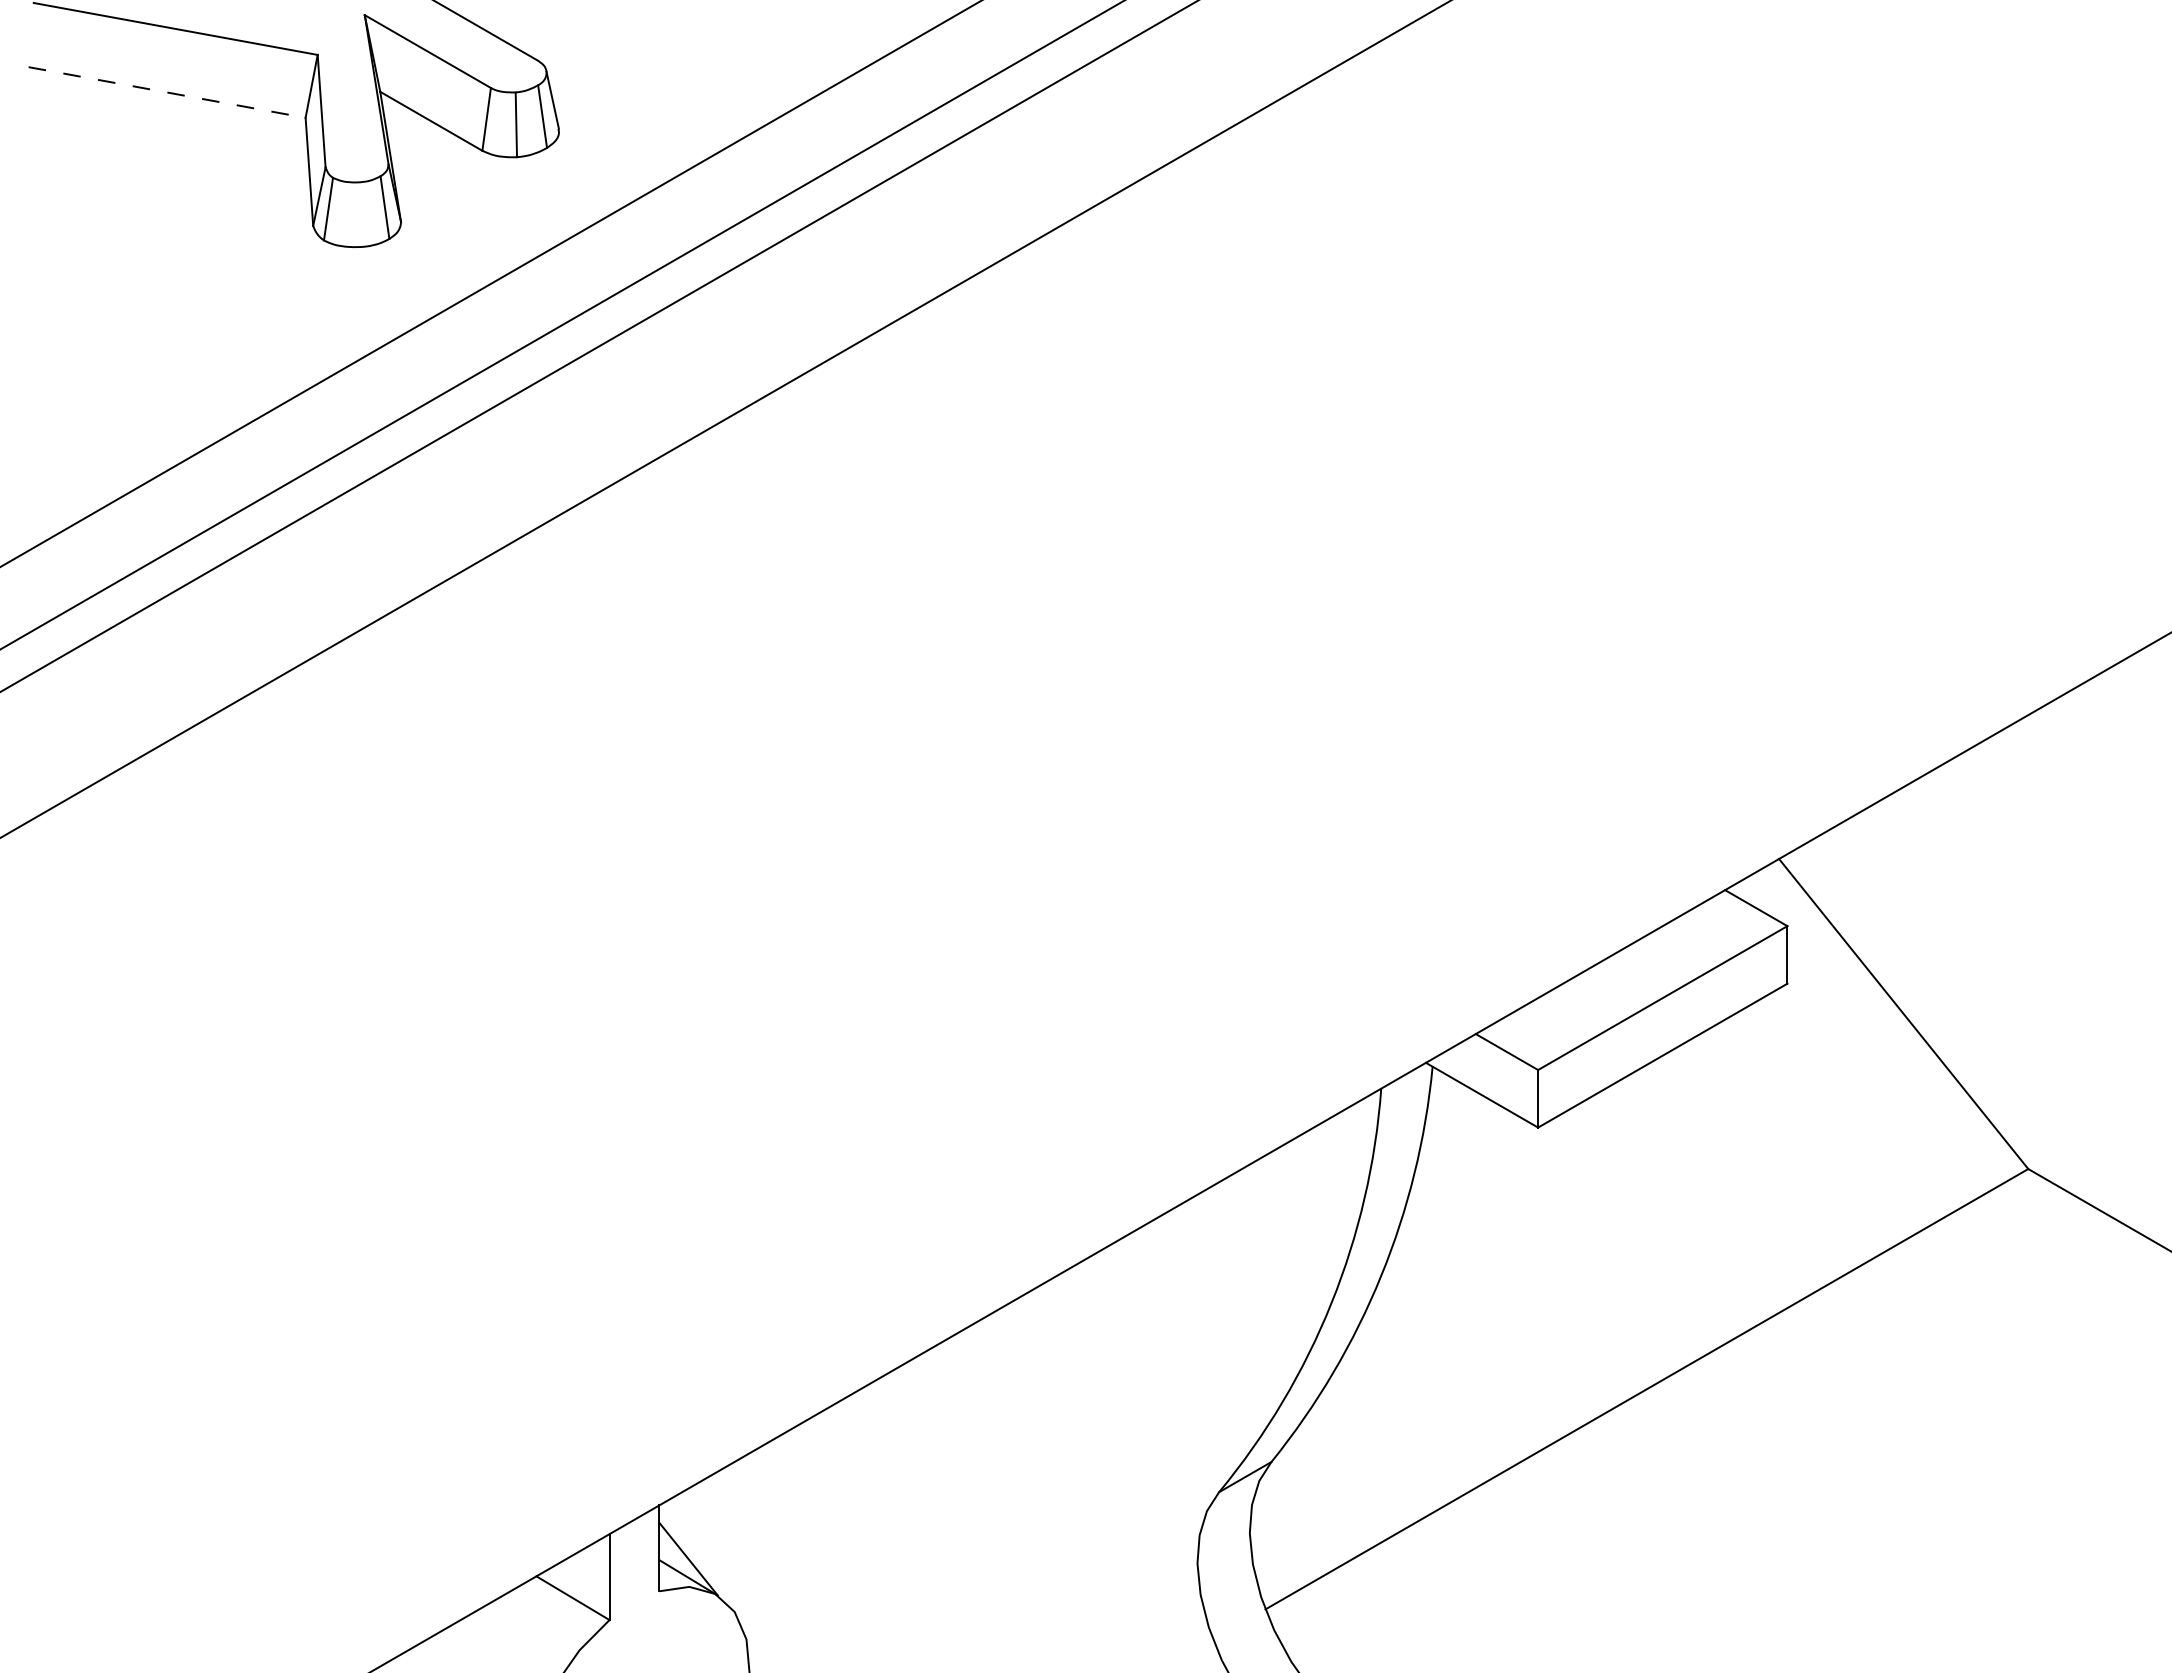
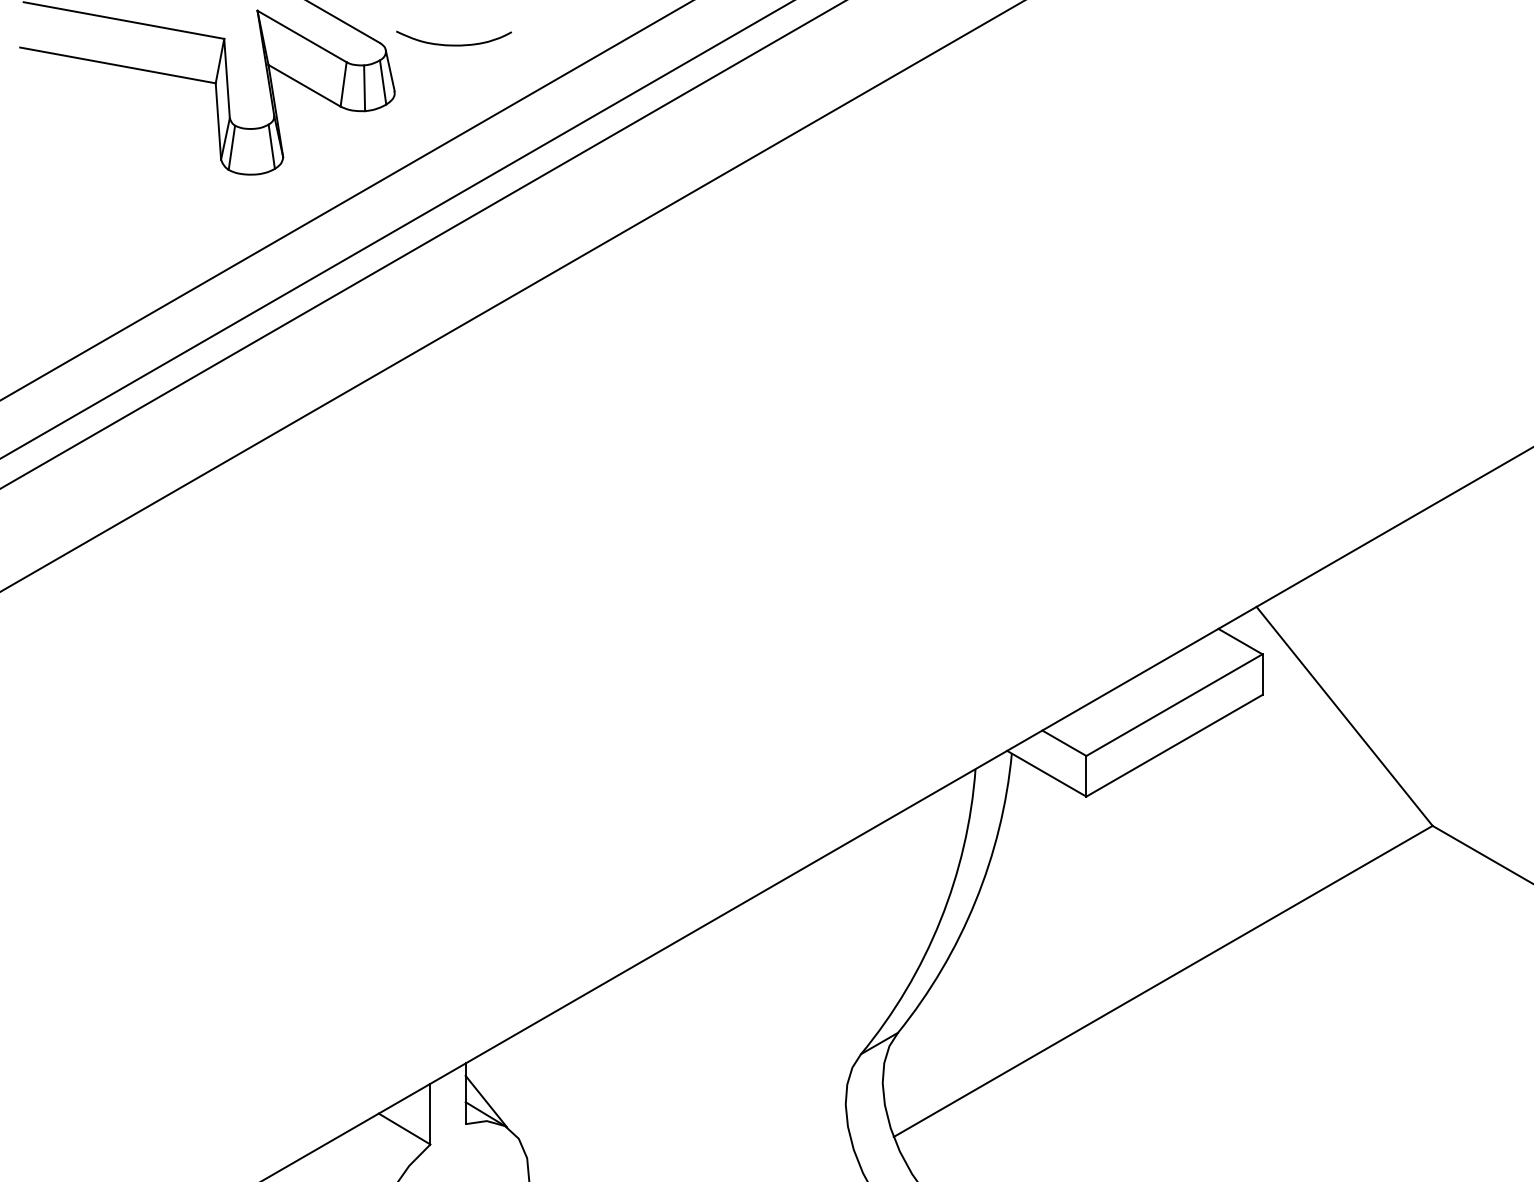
curve: (642, 63) -> (453, 44), added
line: (167, 92) -> (118, 65), dashed -> solid

